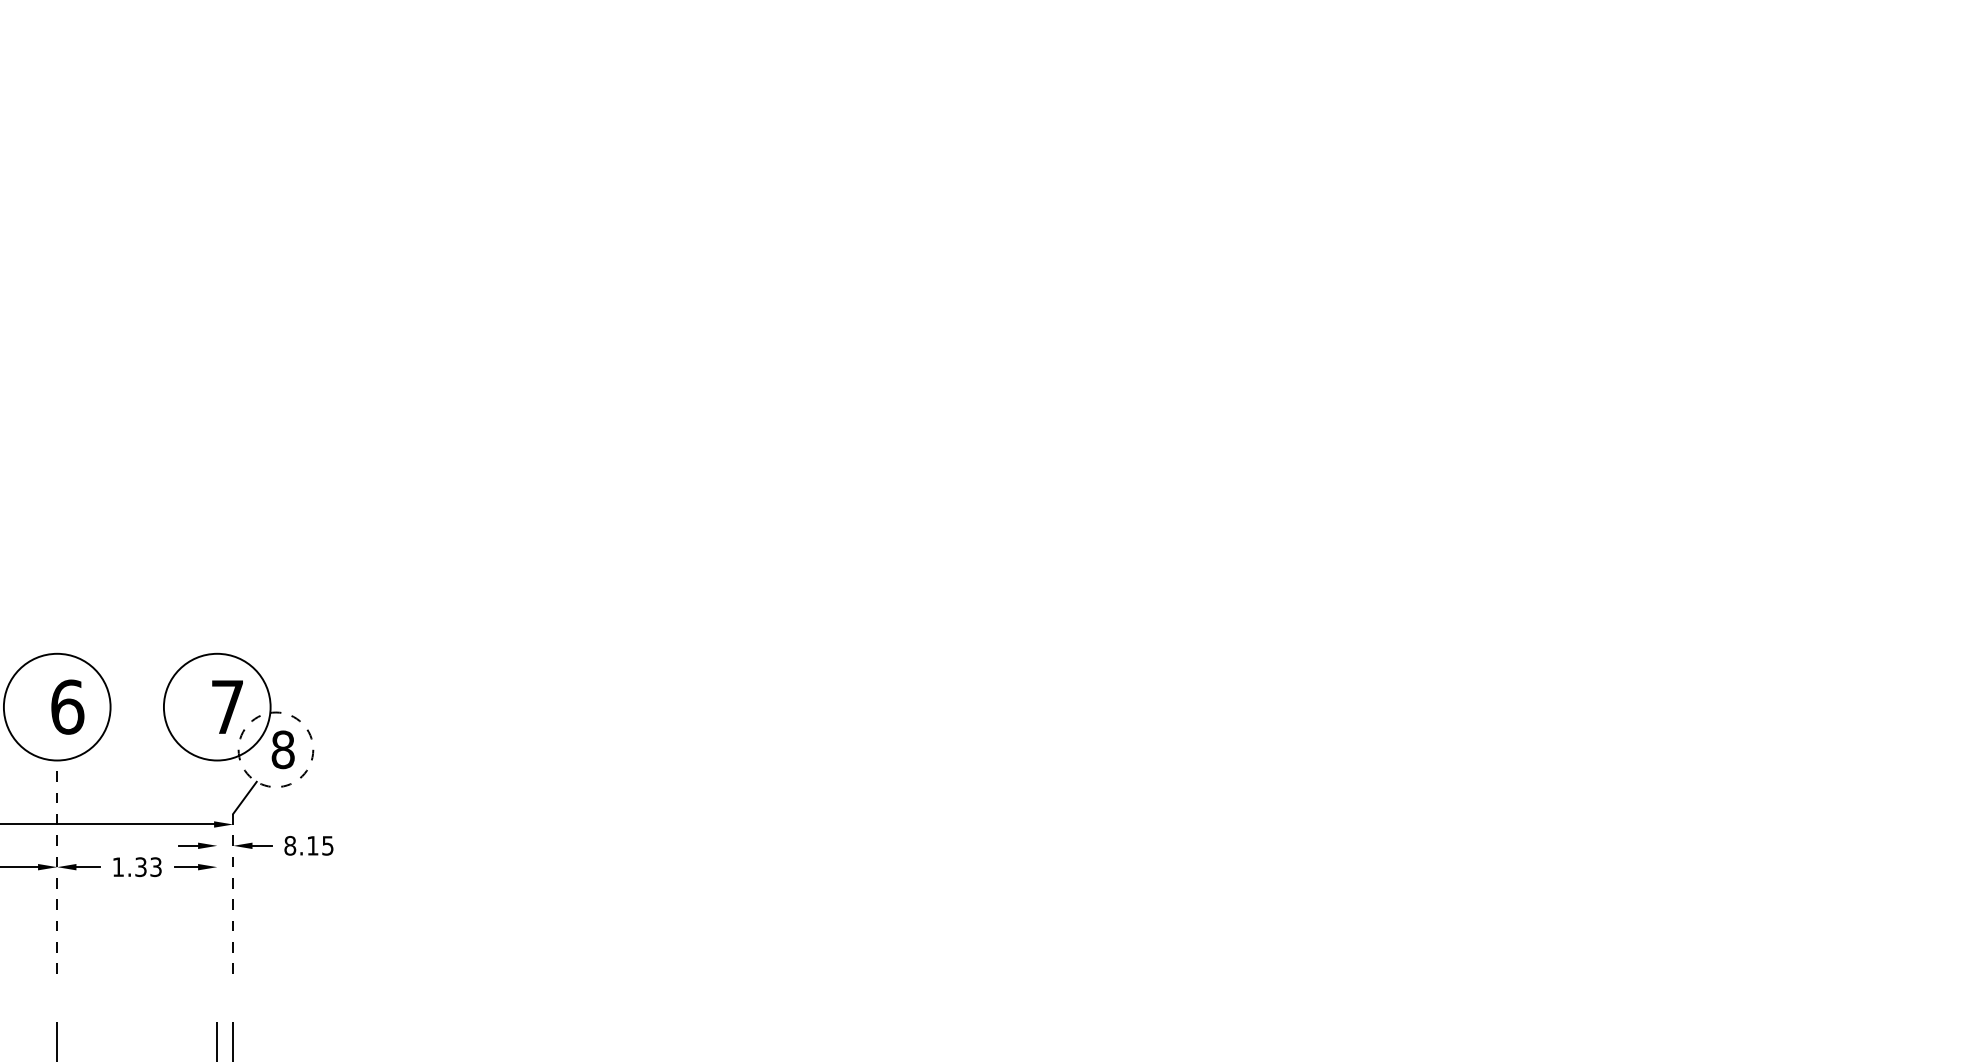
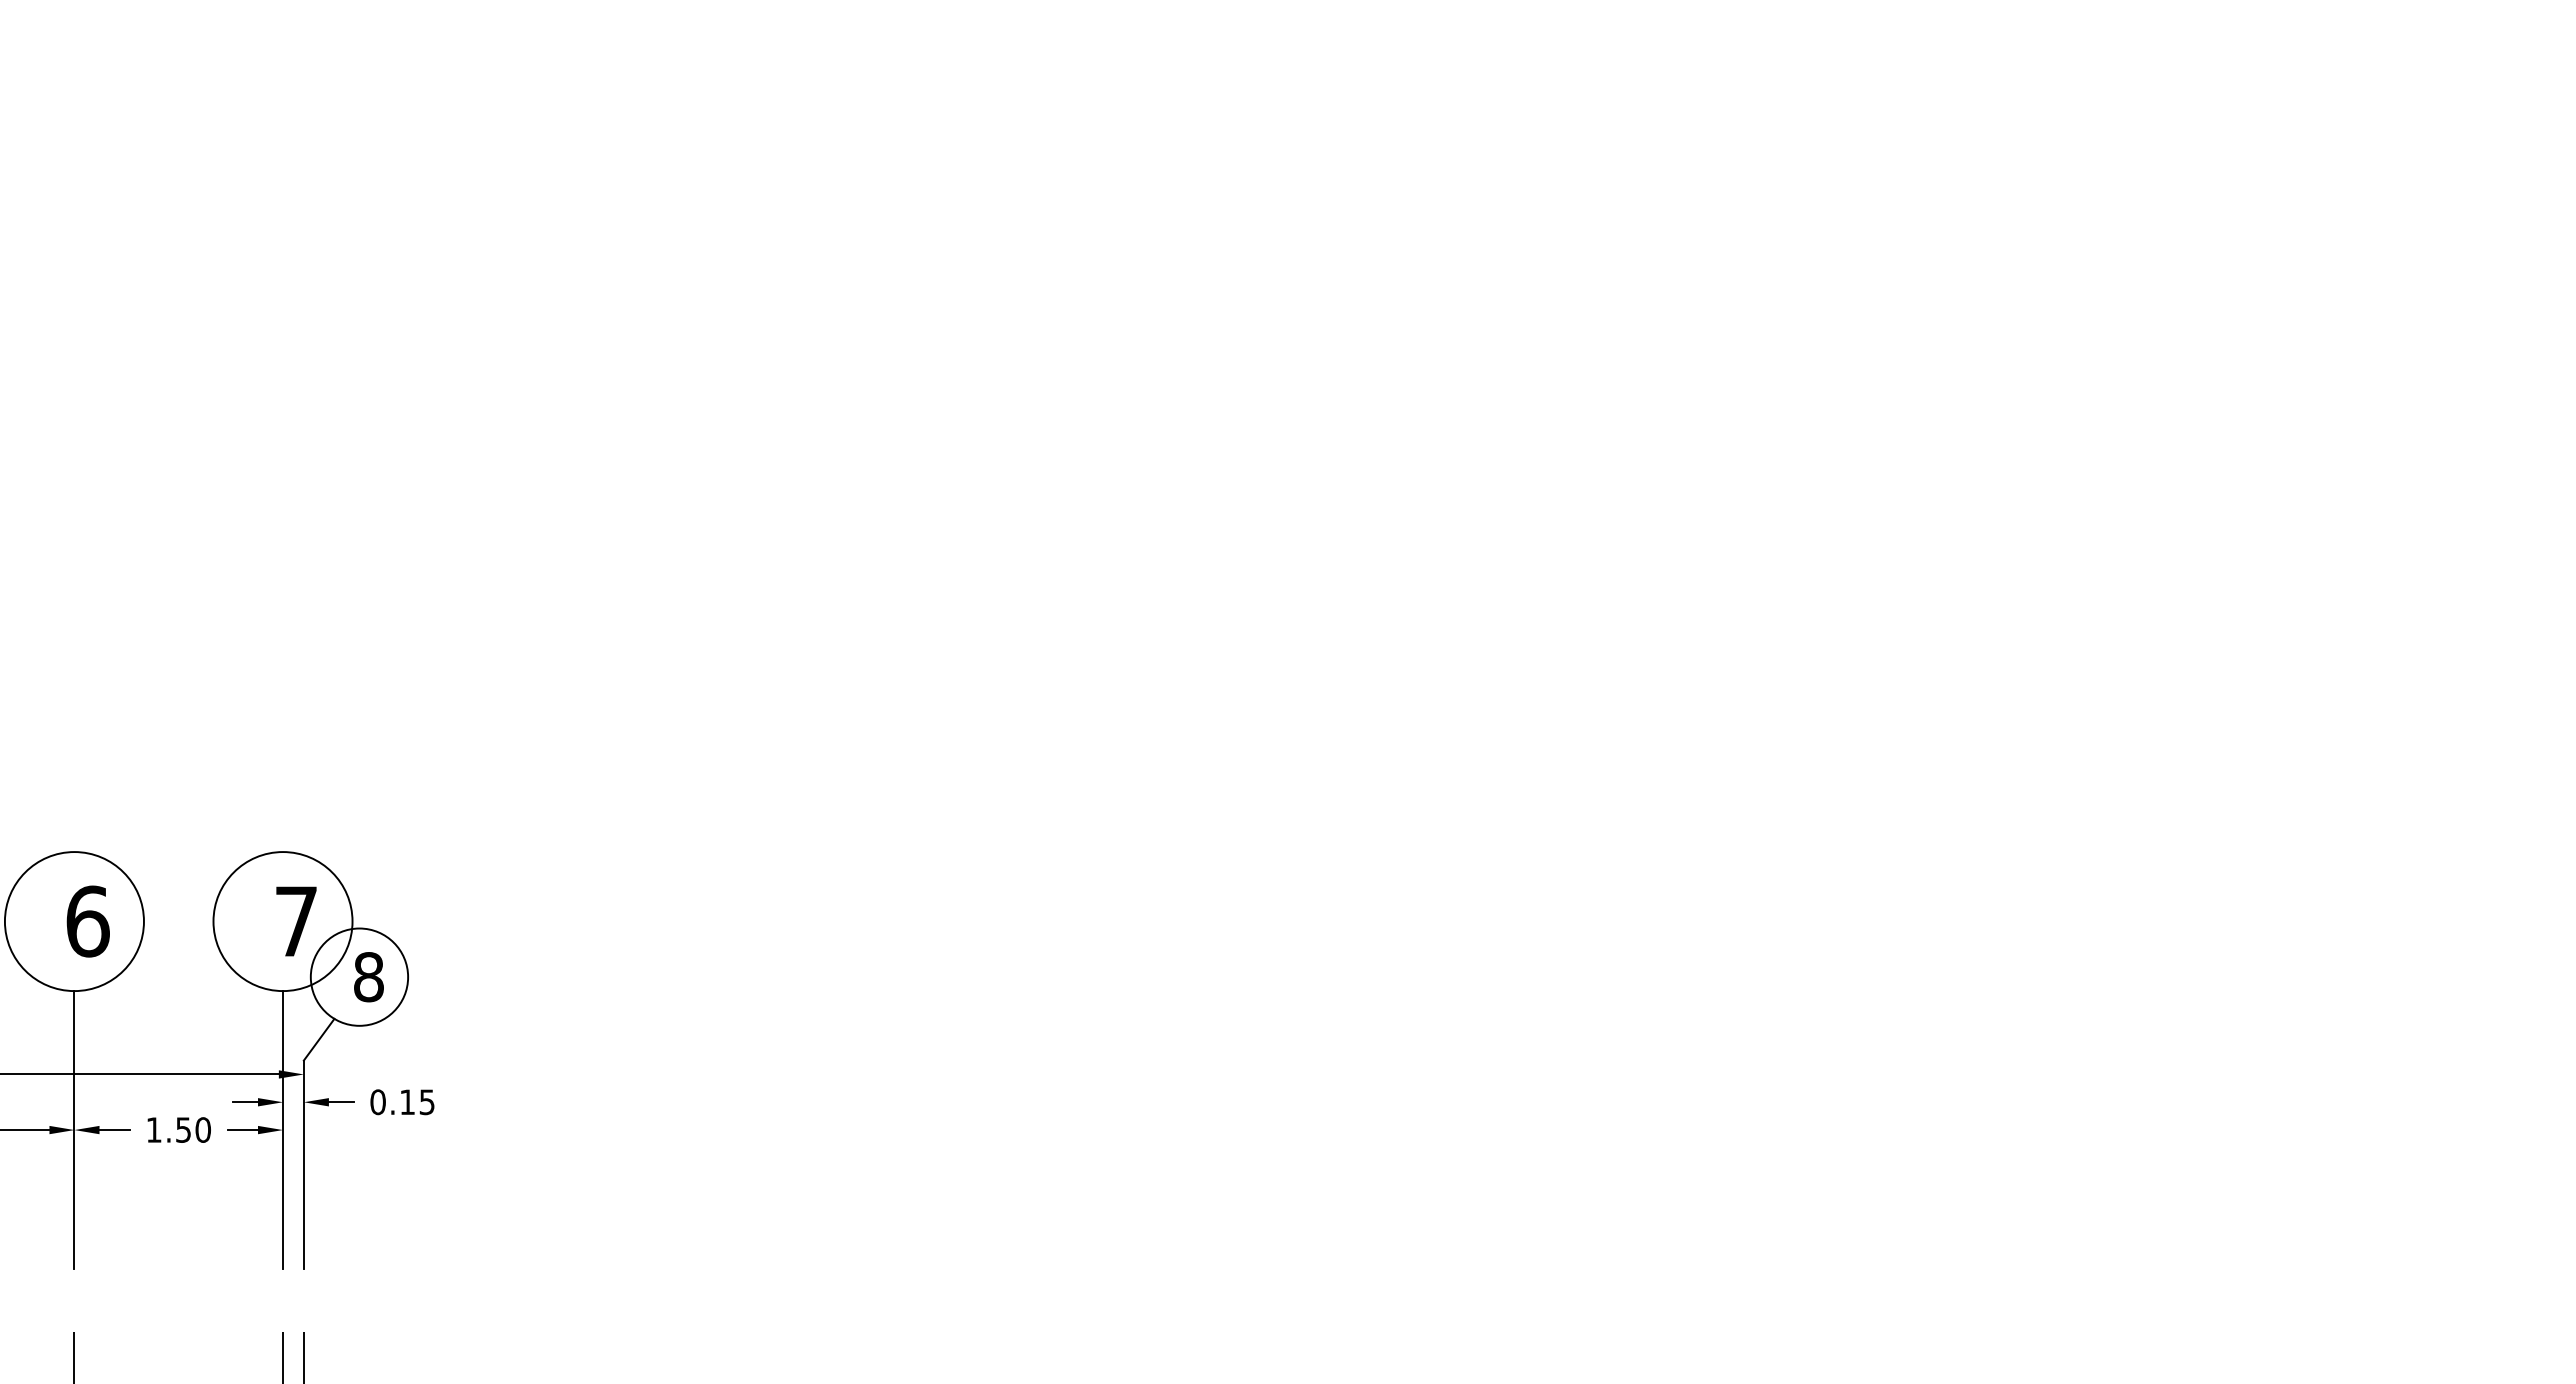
circle: (275, 749) -> (359, 976), dashed -> solid
text: (289, 845) -> (377, 1101), 8.15 -> 0.15
line: (57, 866) -> (74, 1129), dashed -> solid
text: (148, 866) -> (193, 1129), 1.33 -> 1.50
line: (217, 867) -> (283, 1130), added
line: (232, 893) -> (303, 1164), dashed -> solid

